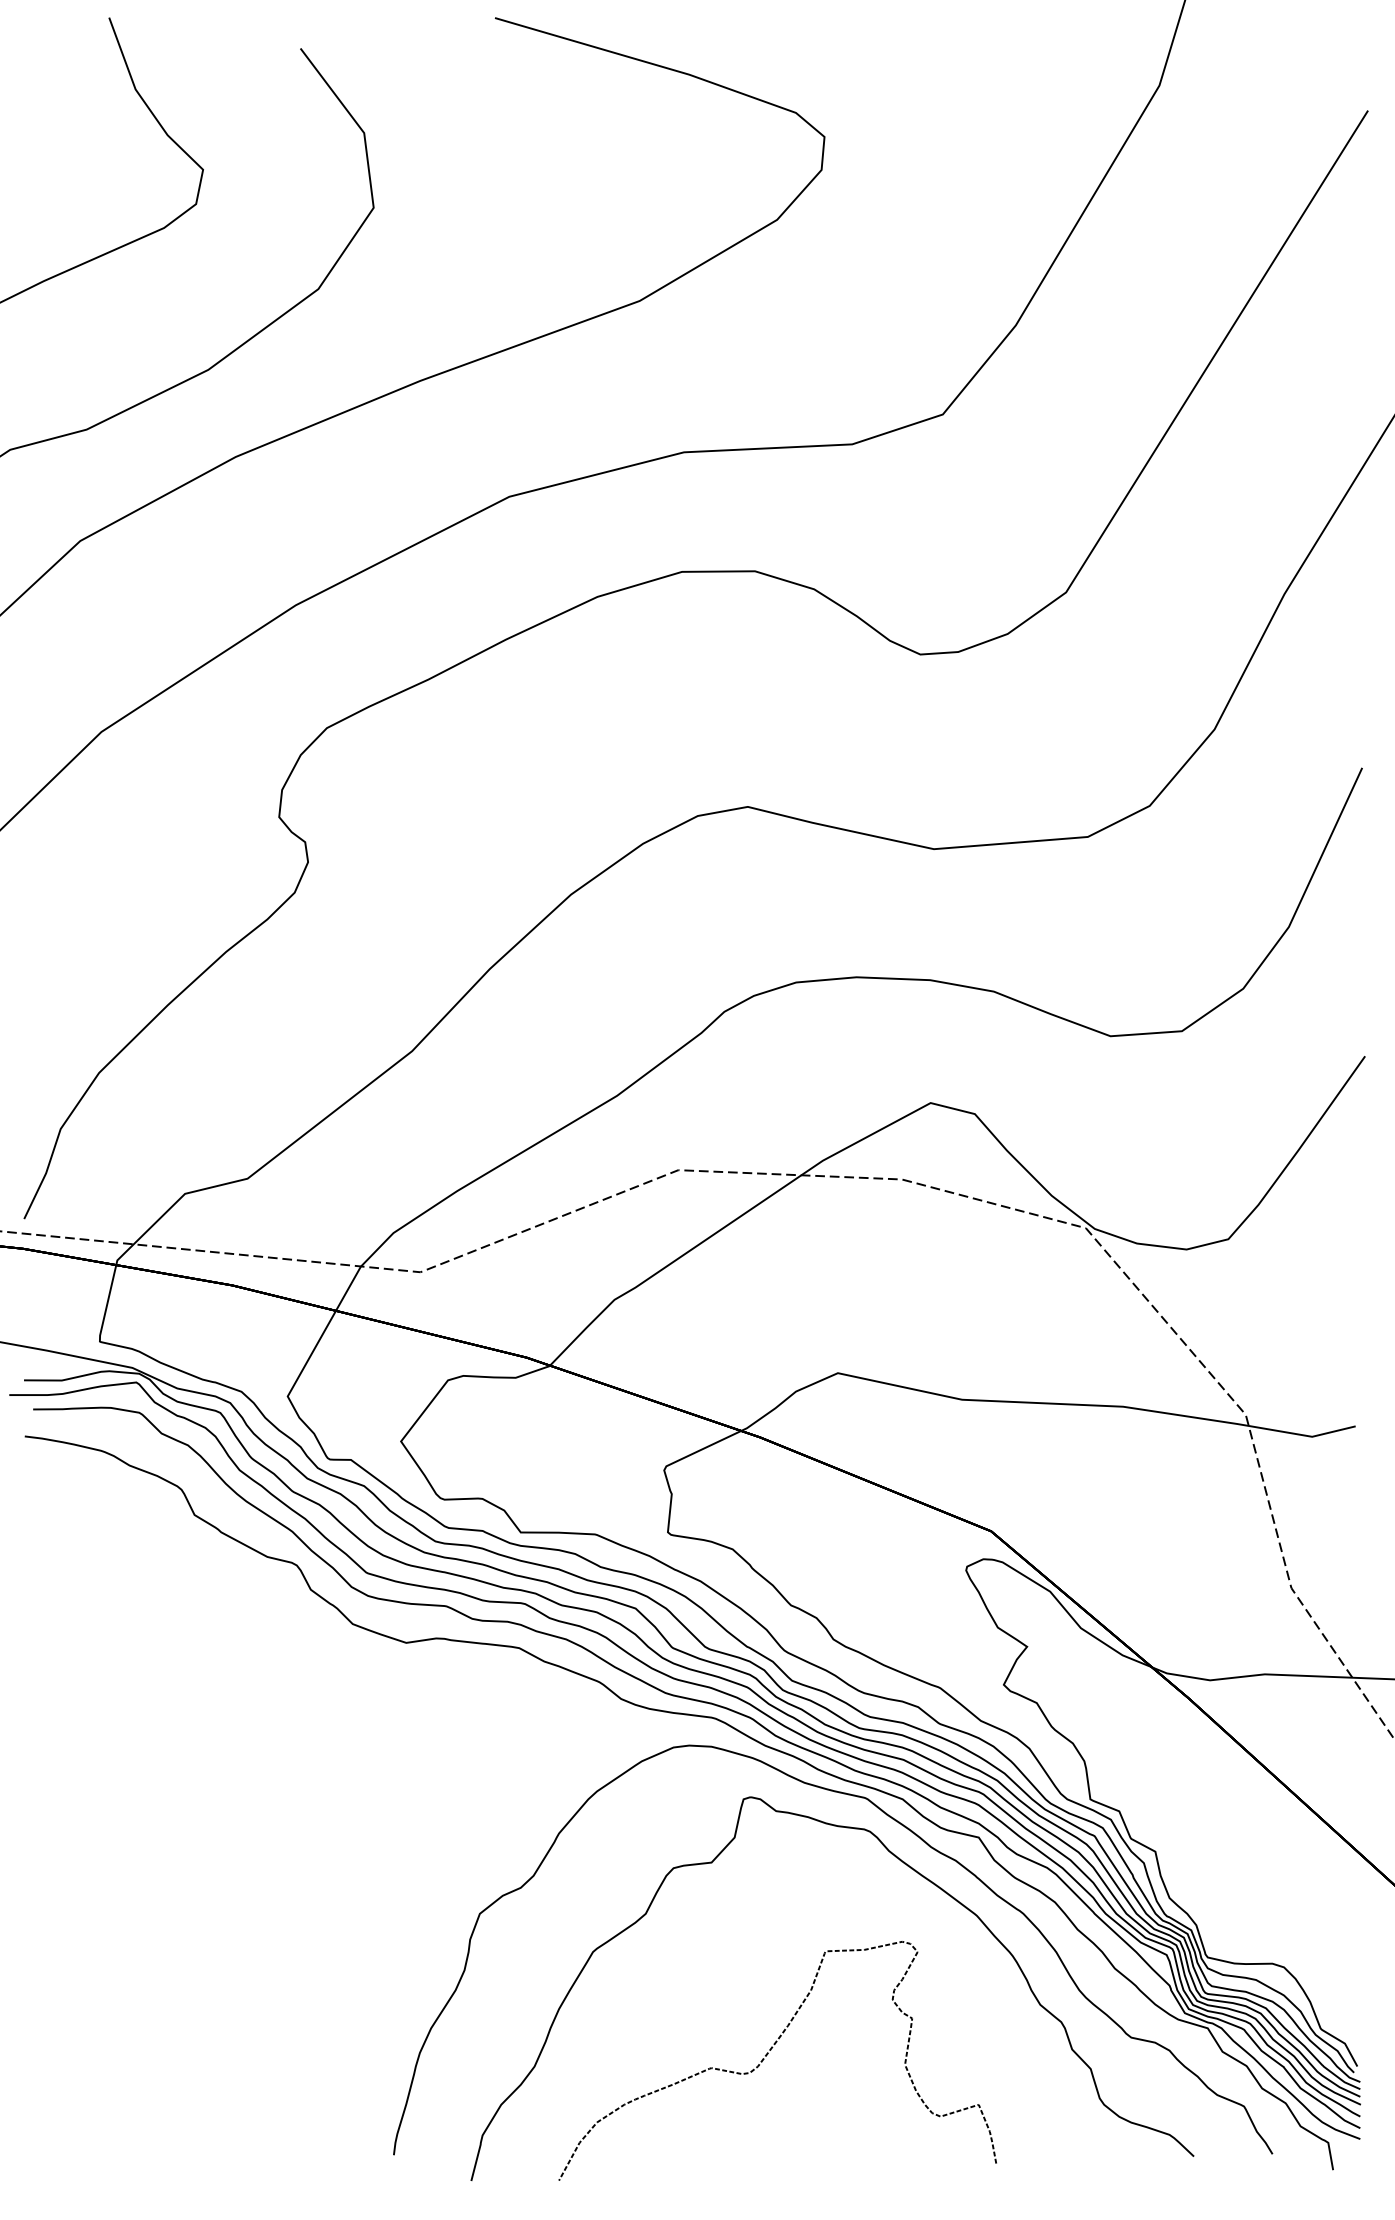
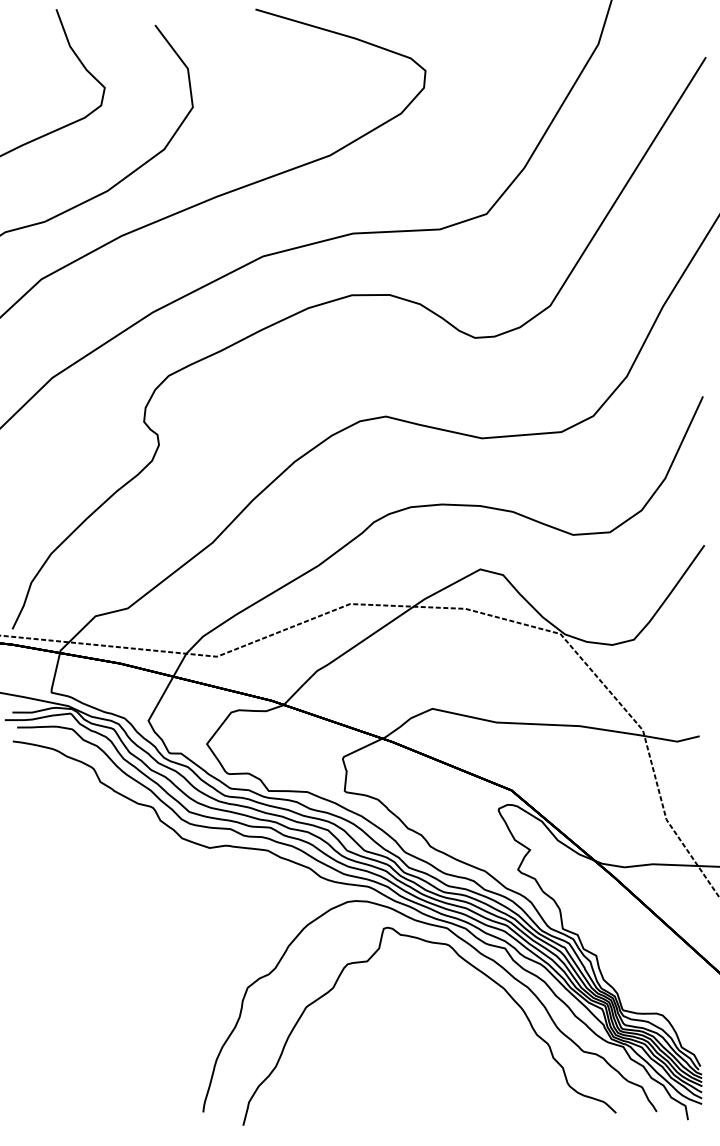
curve: (768, 2056) -> (396, 1061), removed

